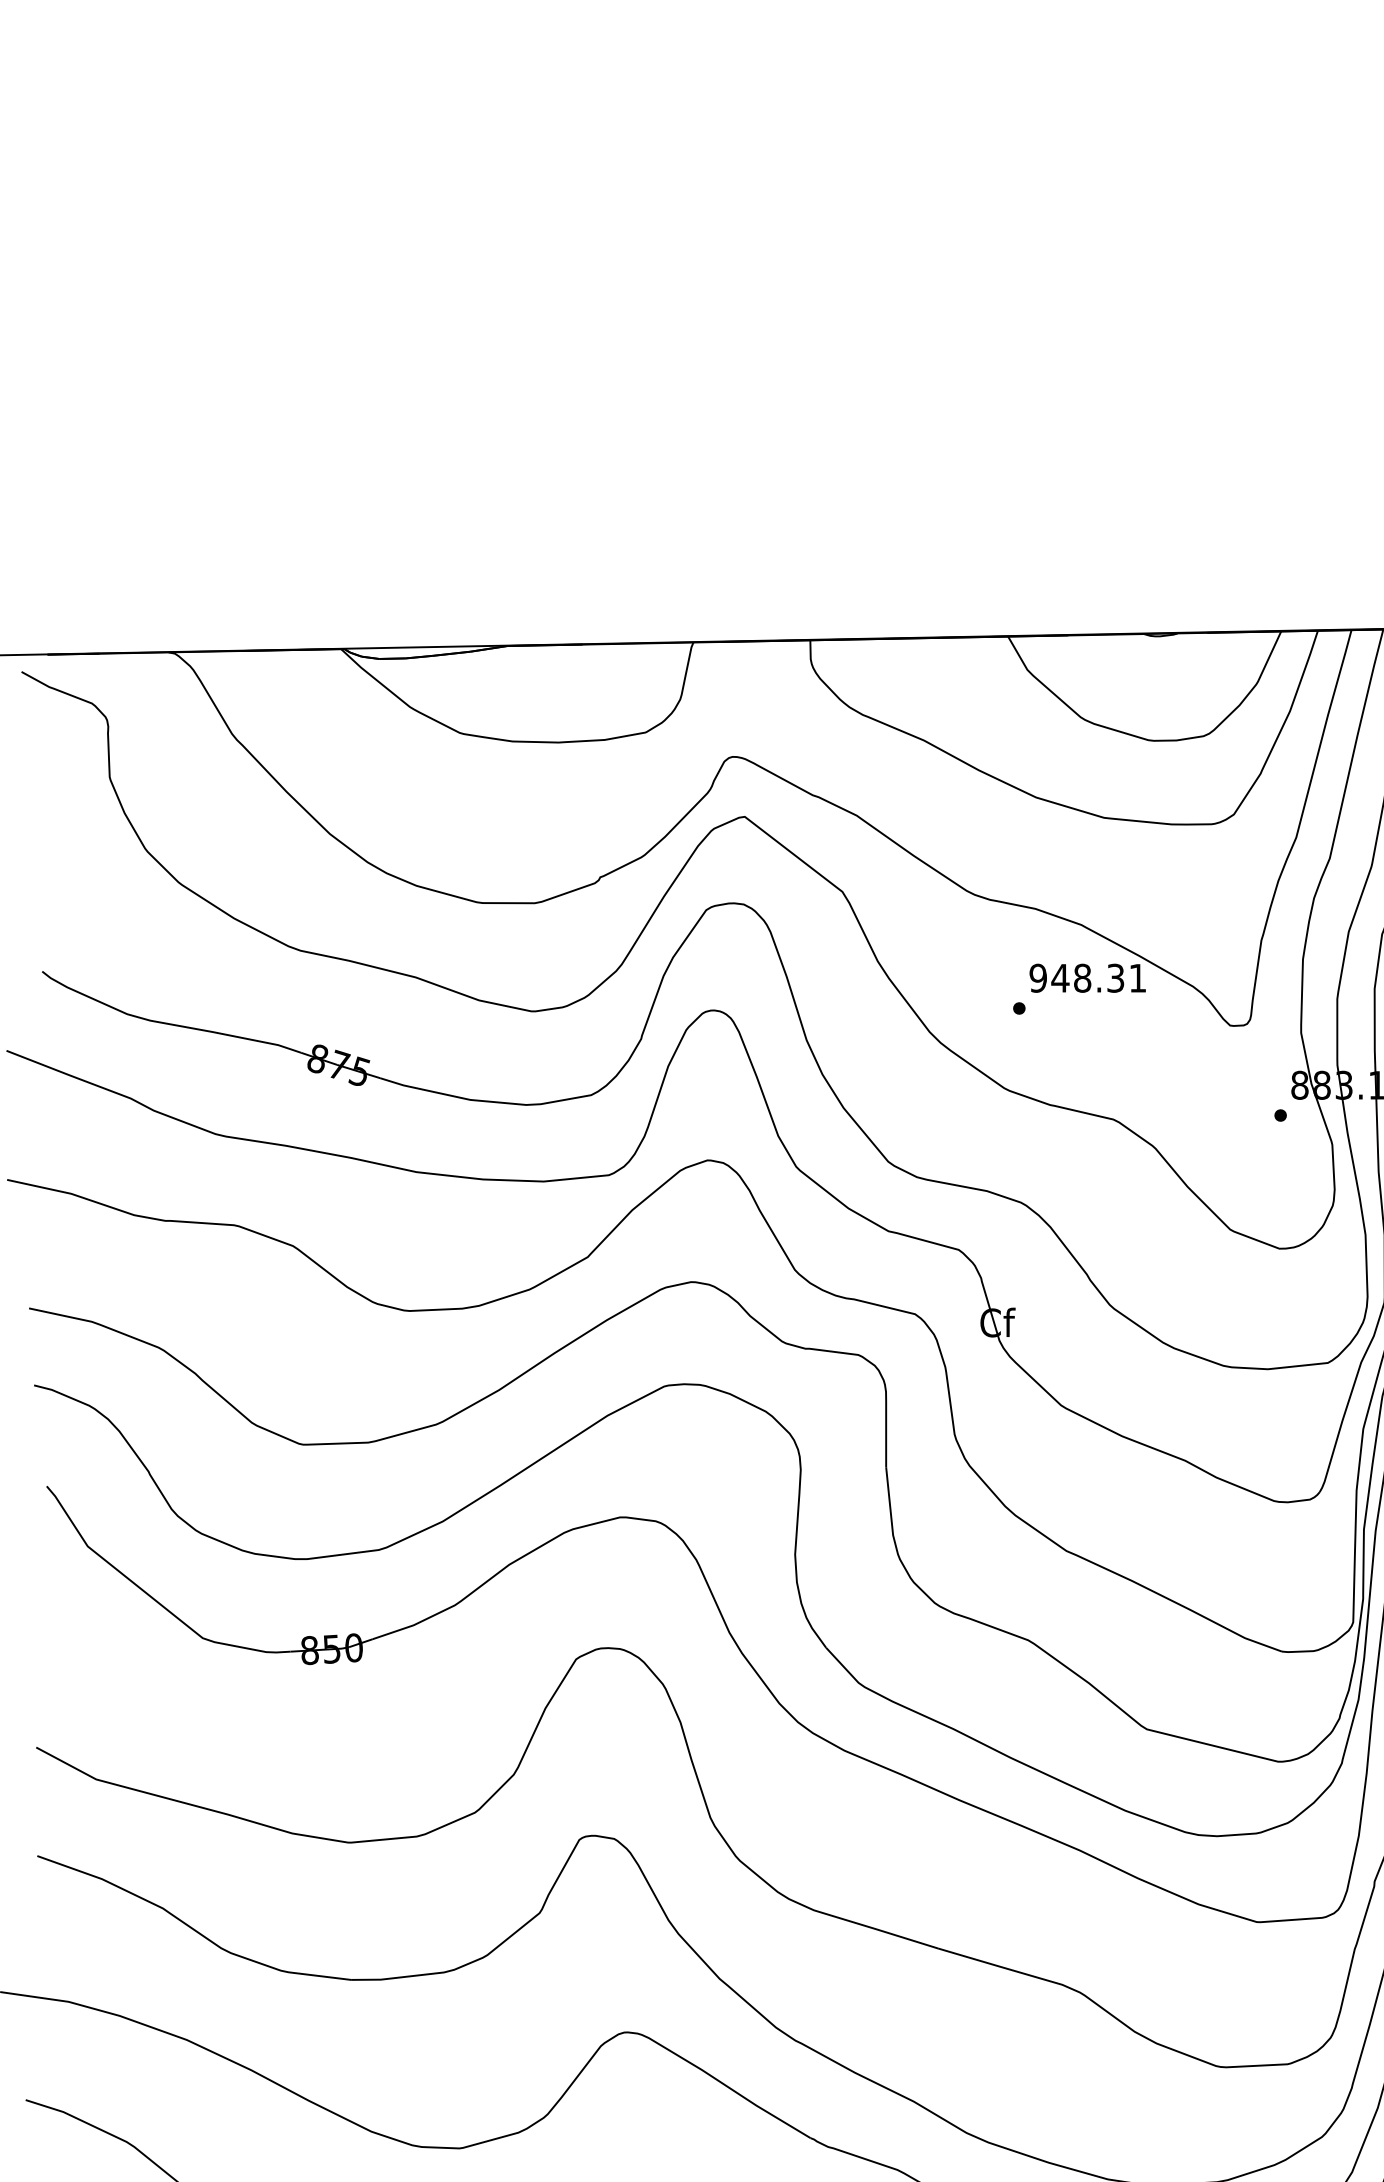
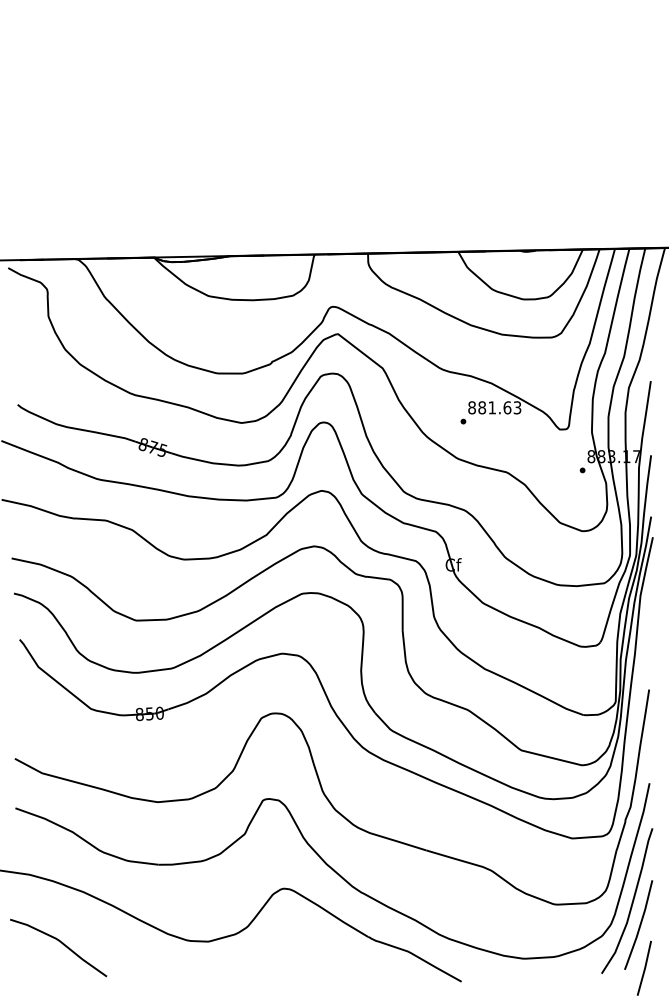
text: (1087, 977) -> (494, 407), 948.31 -> 881.63

